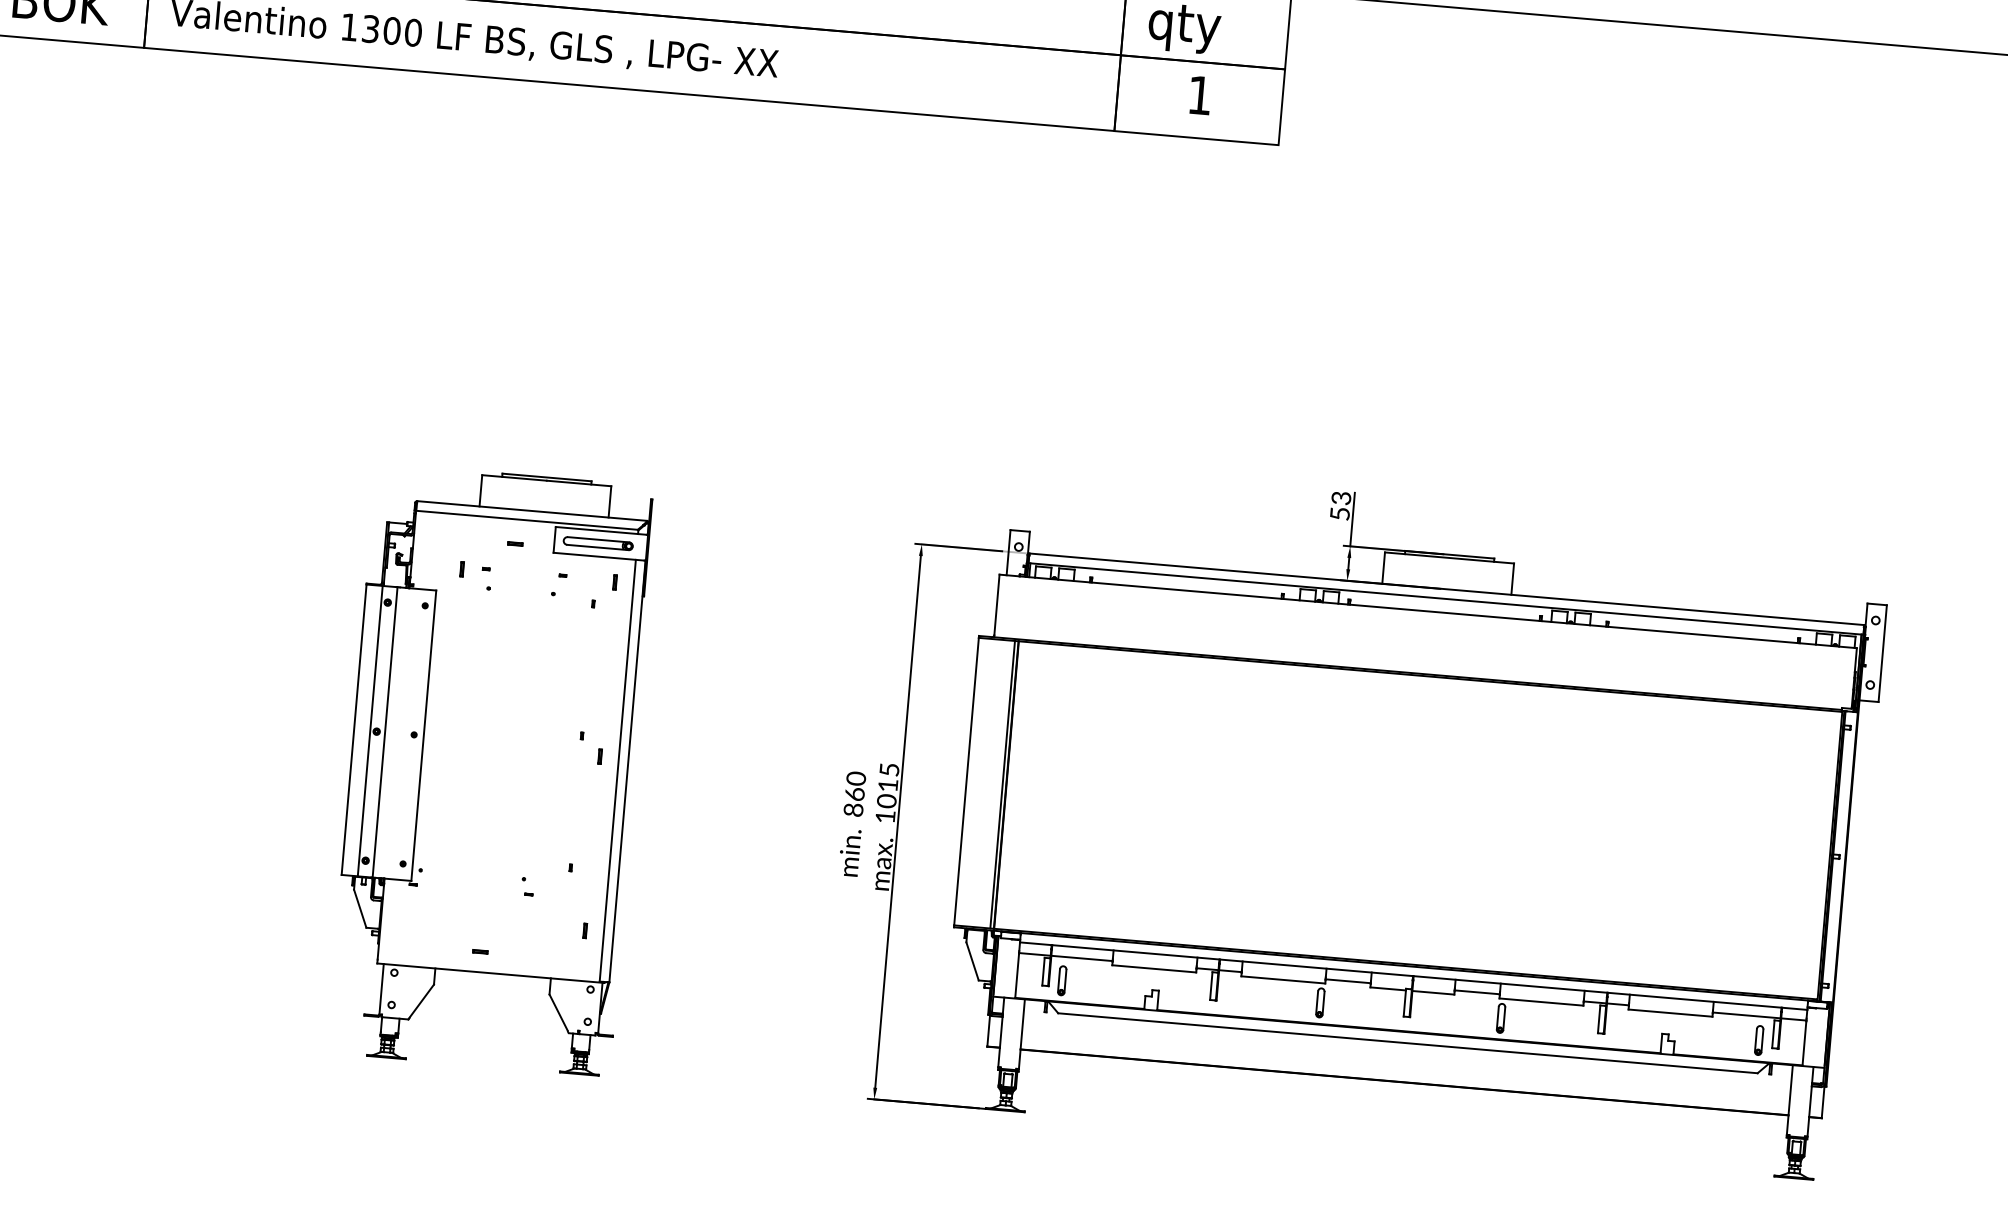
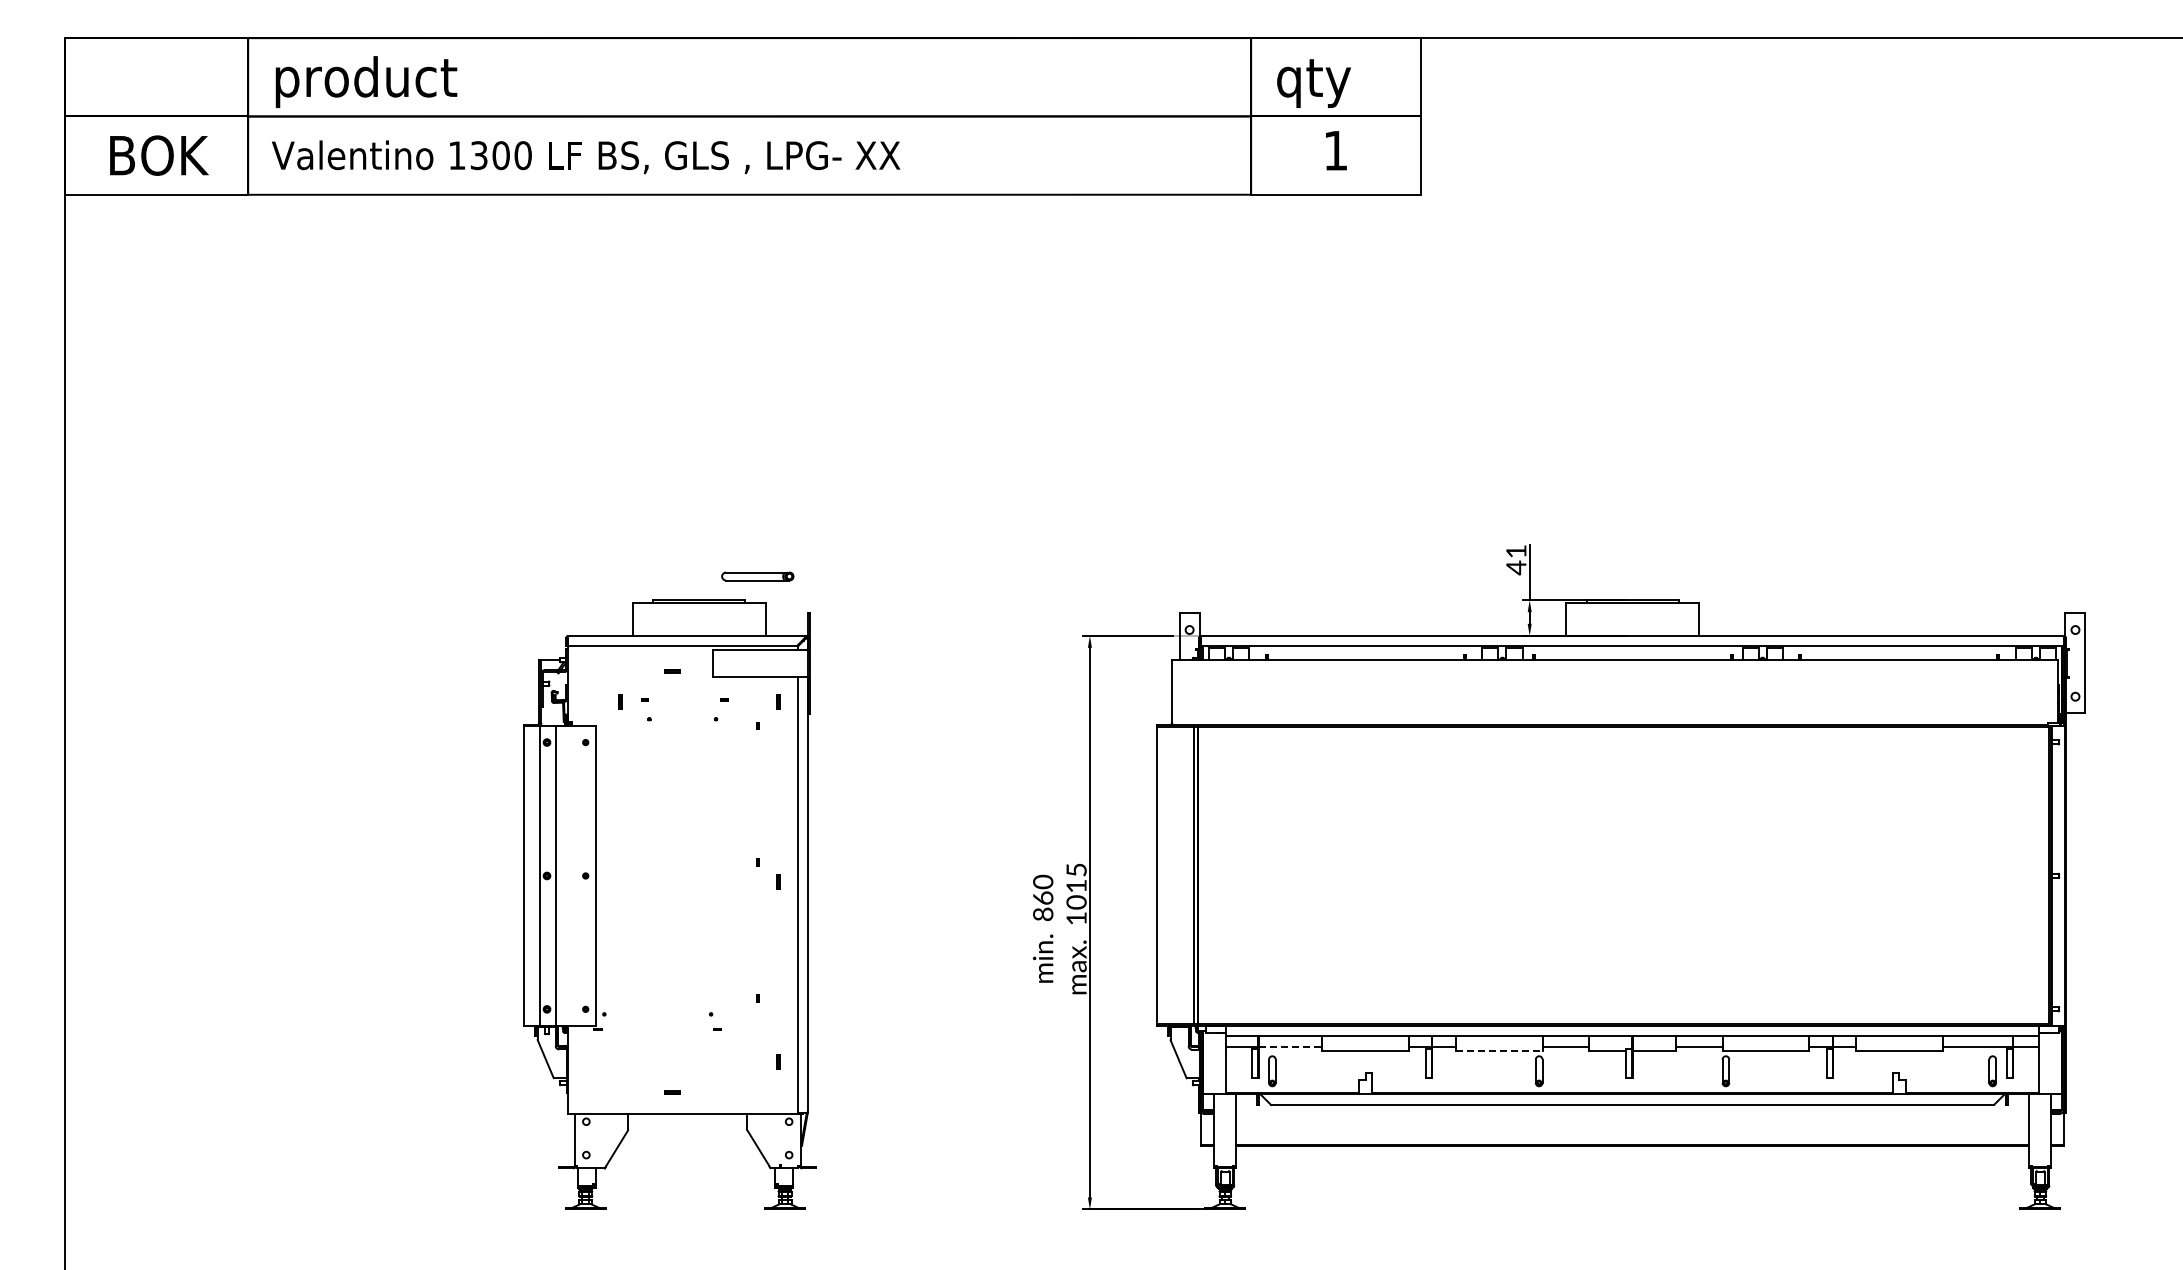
text: (1340, 506) -> (1516, 560), 53 -> 41
part: (597, 543) -> (757, 576), moved
line: (1081, 958) -> (1290, 1046), solid -> dashed
line: (1283, 979) -> (1499, 1050), solid -> dashed

